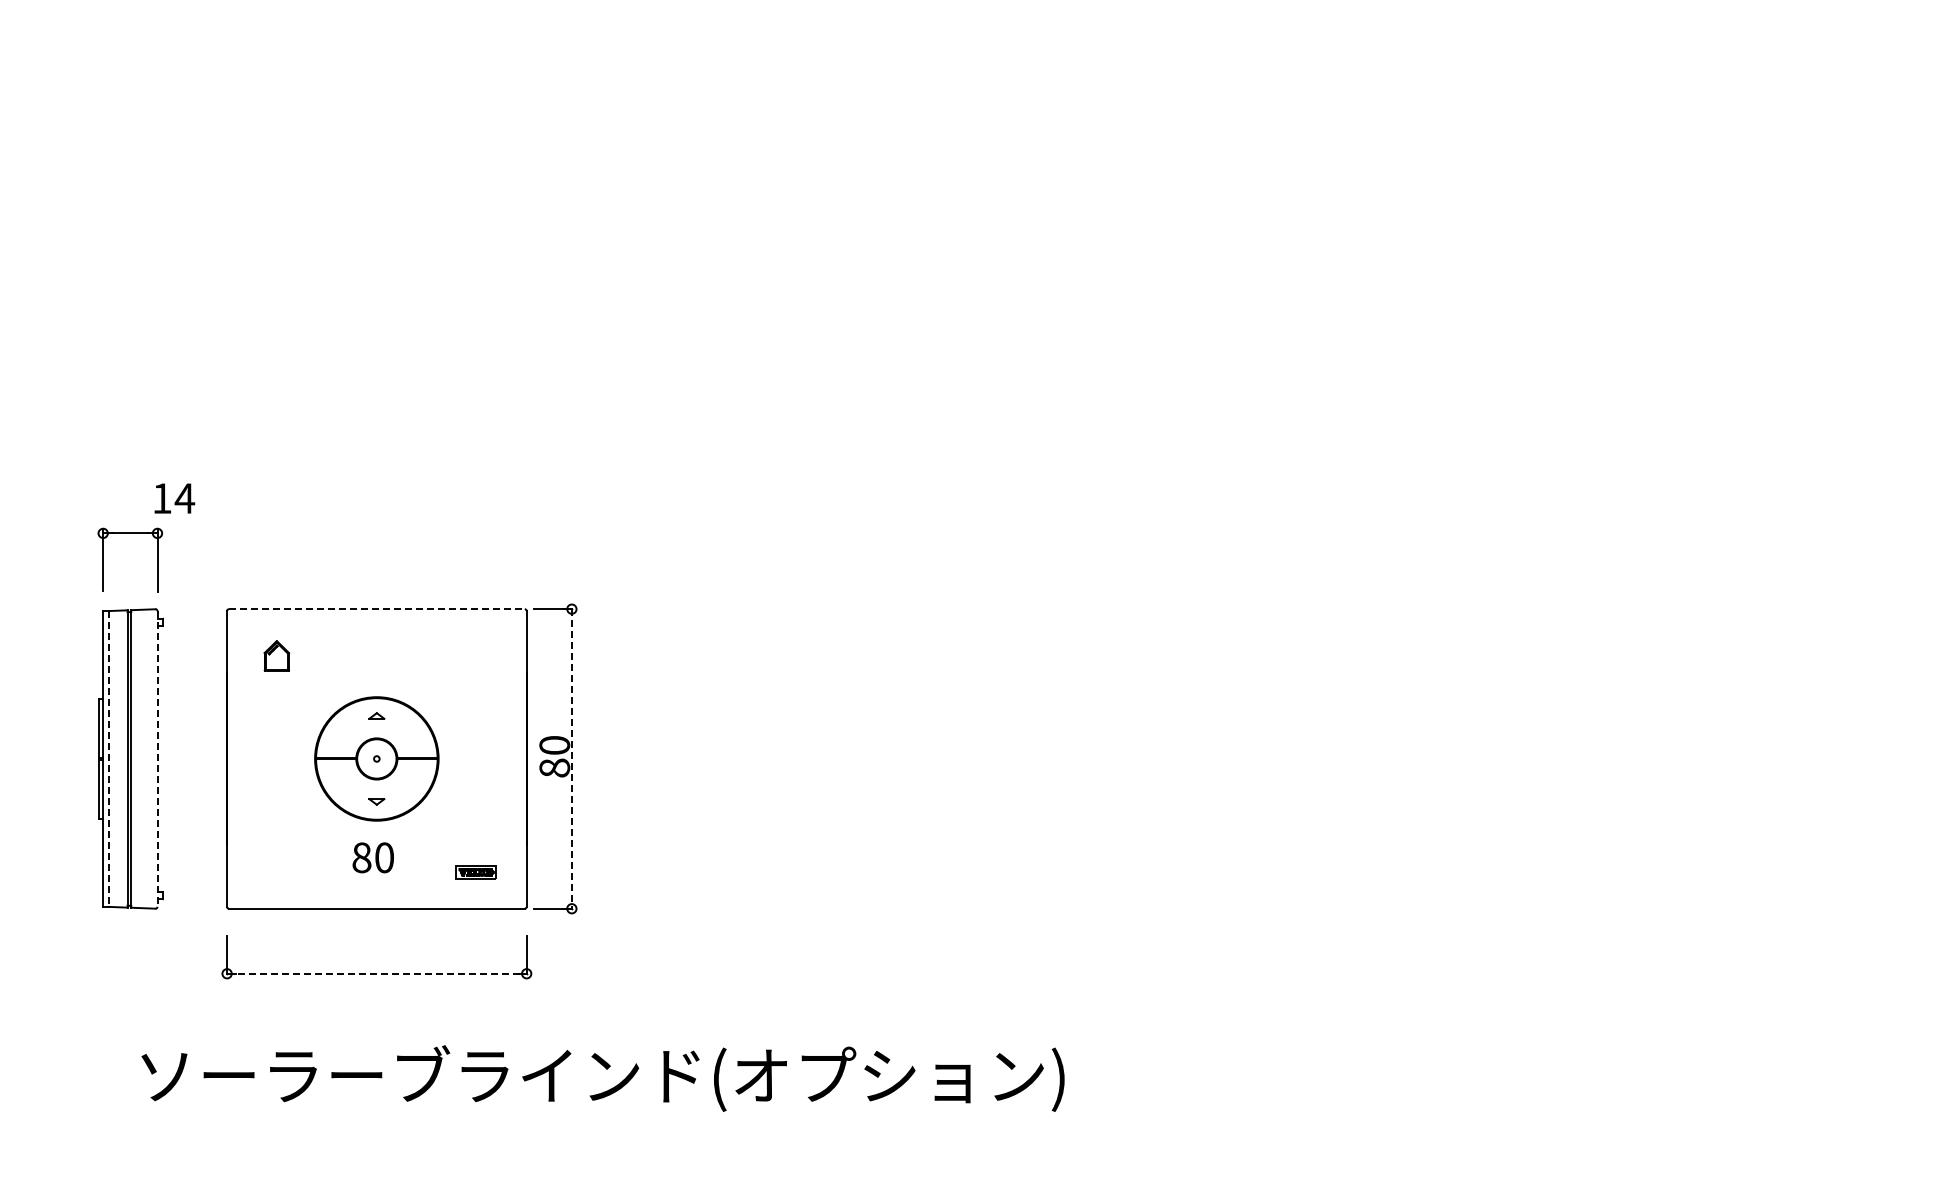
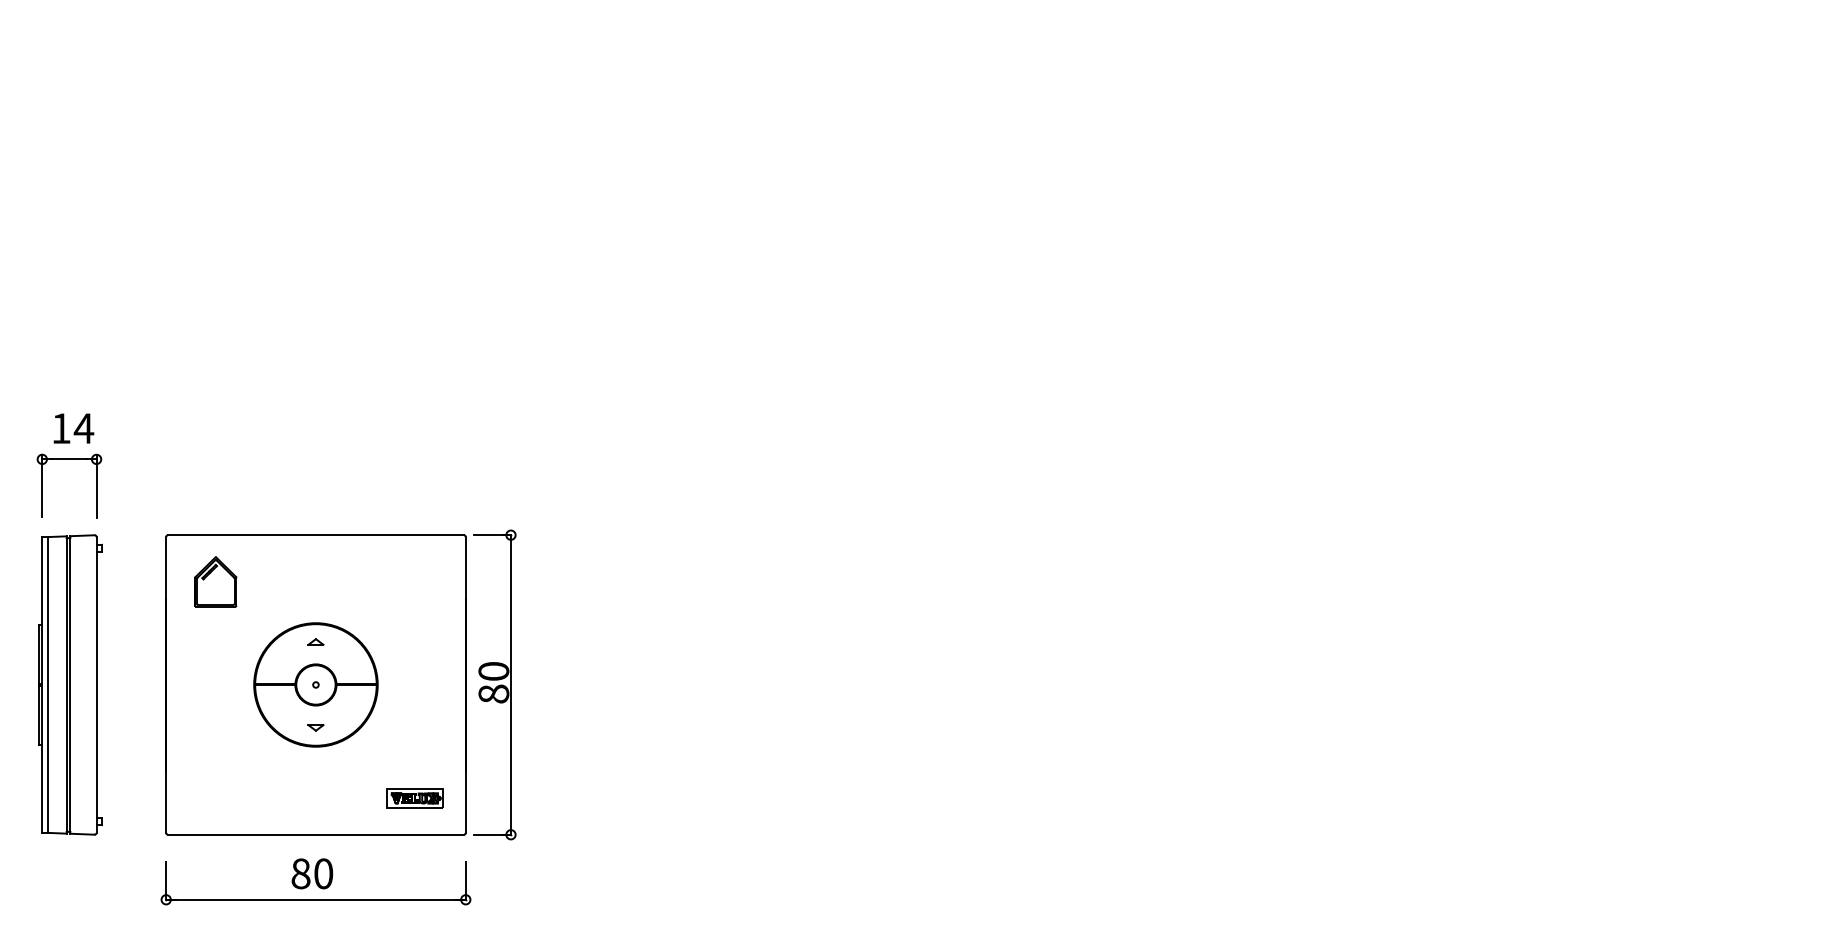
text: (174, 498) -> (73, 428), moved
line: (376, 609) -> (315, 535), dashed -> solid
part: (276, 655) -> (215, 581), size x1.67
line: (108, 758) -> (47, 684), dashed -> solid
line: (157, 758) -> (96, 684), dashed -> solid
line: (571, 758) -> (510, 684), dashed -> solid
text: (372, 857) -> (311, 873), moved
part: (475, 872) -> (414, 798), size x1.43
line: (376, 973) -> (315, 899), dashed -> solid

